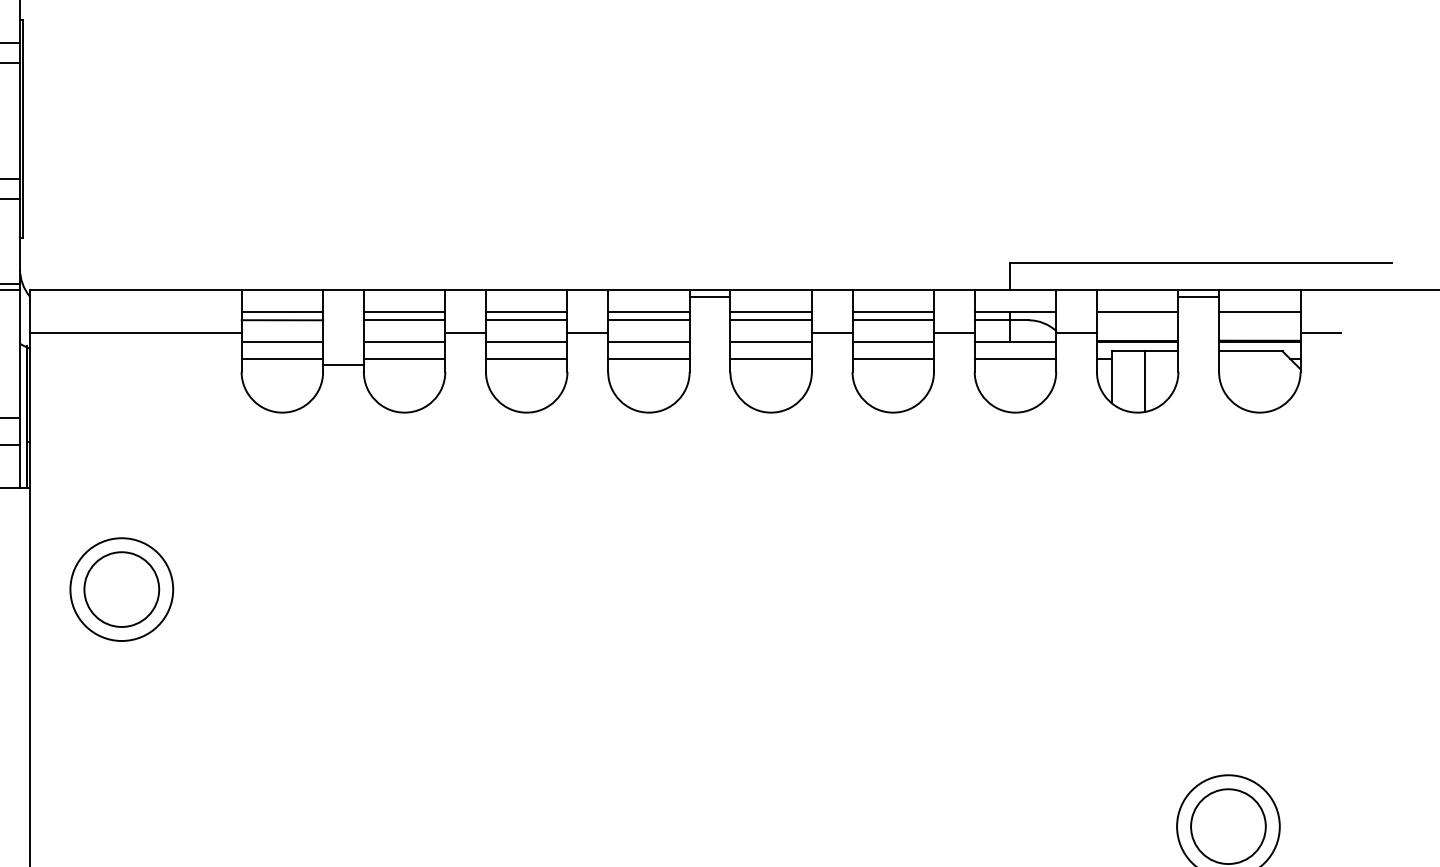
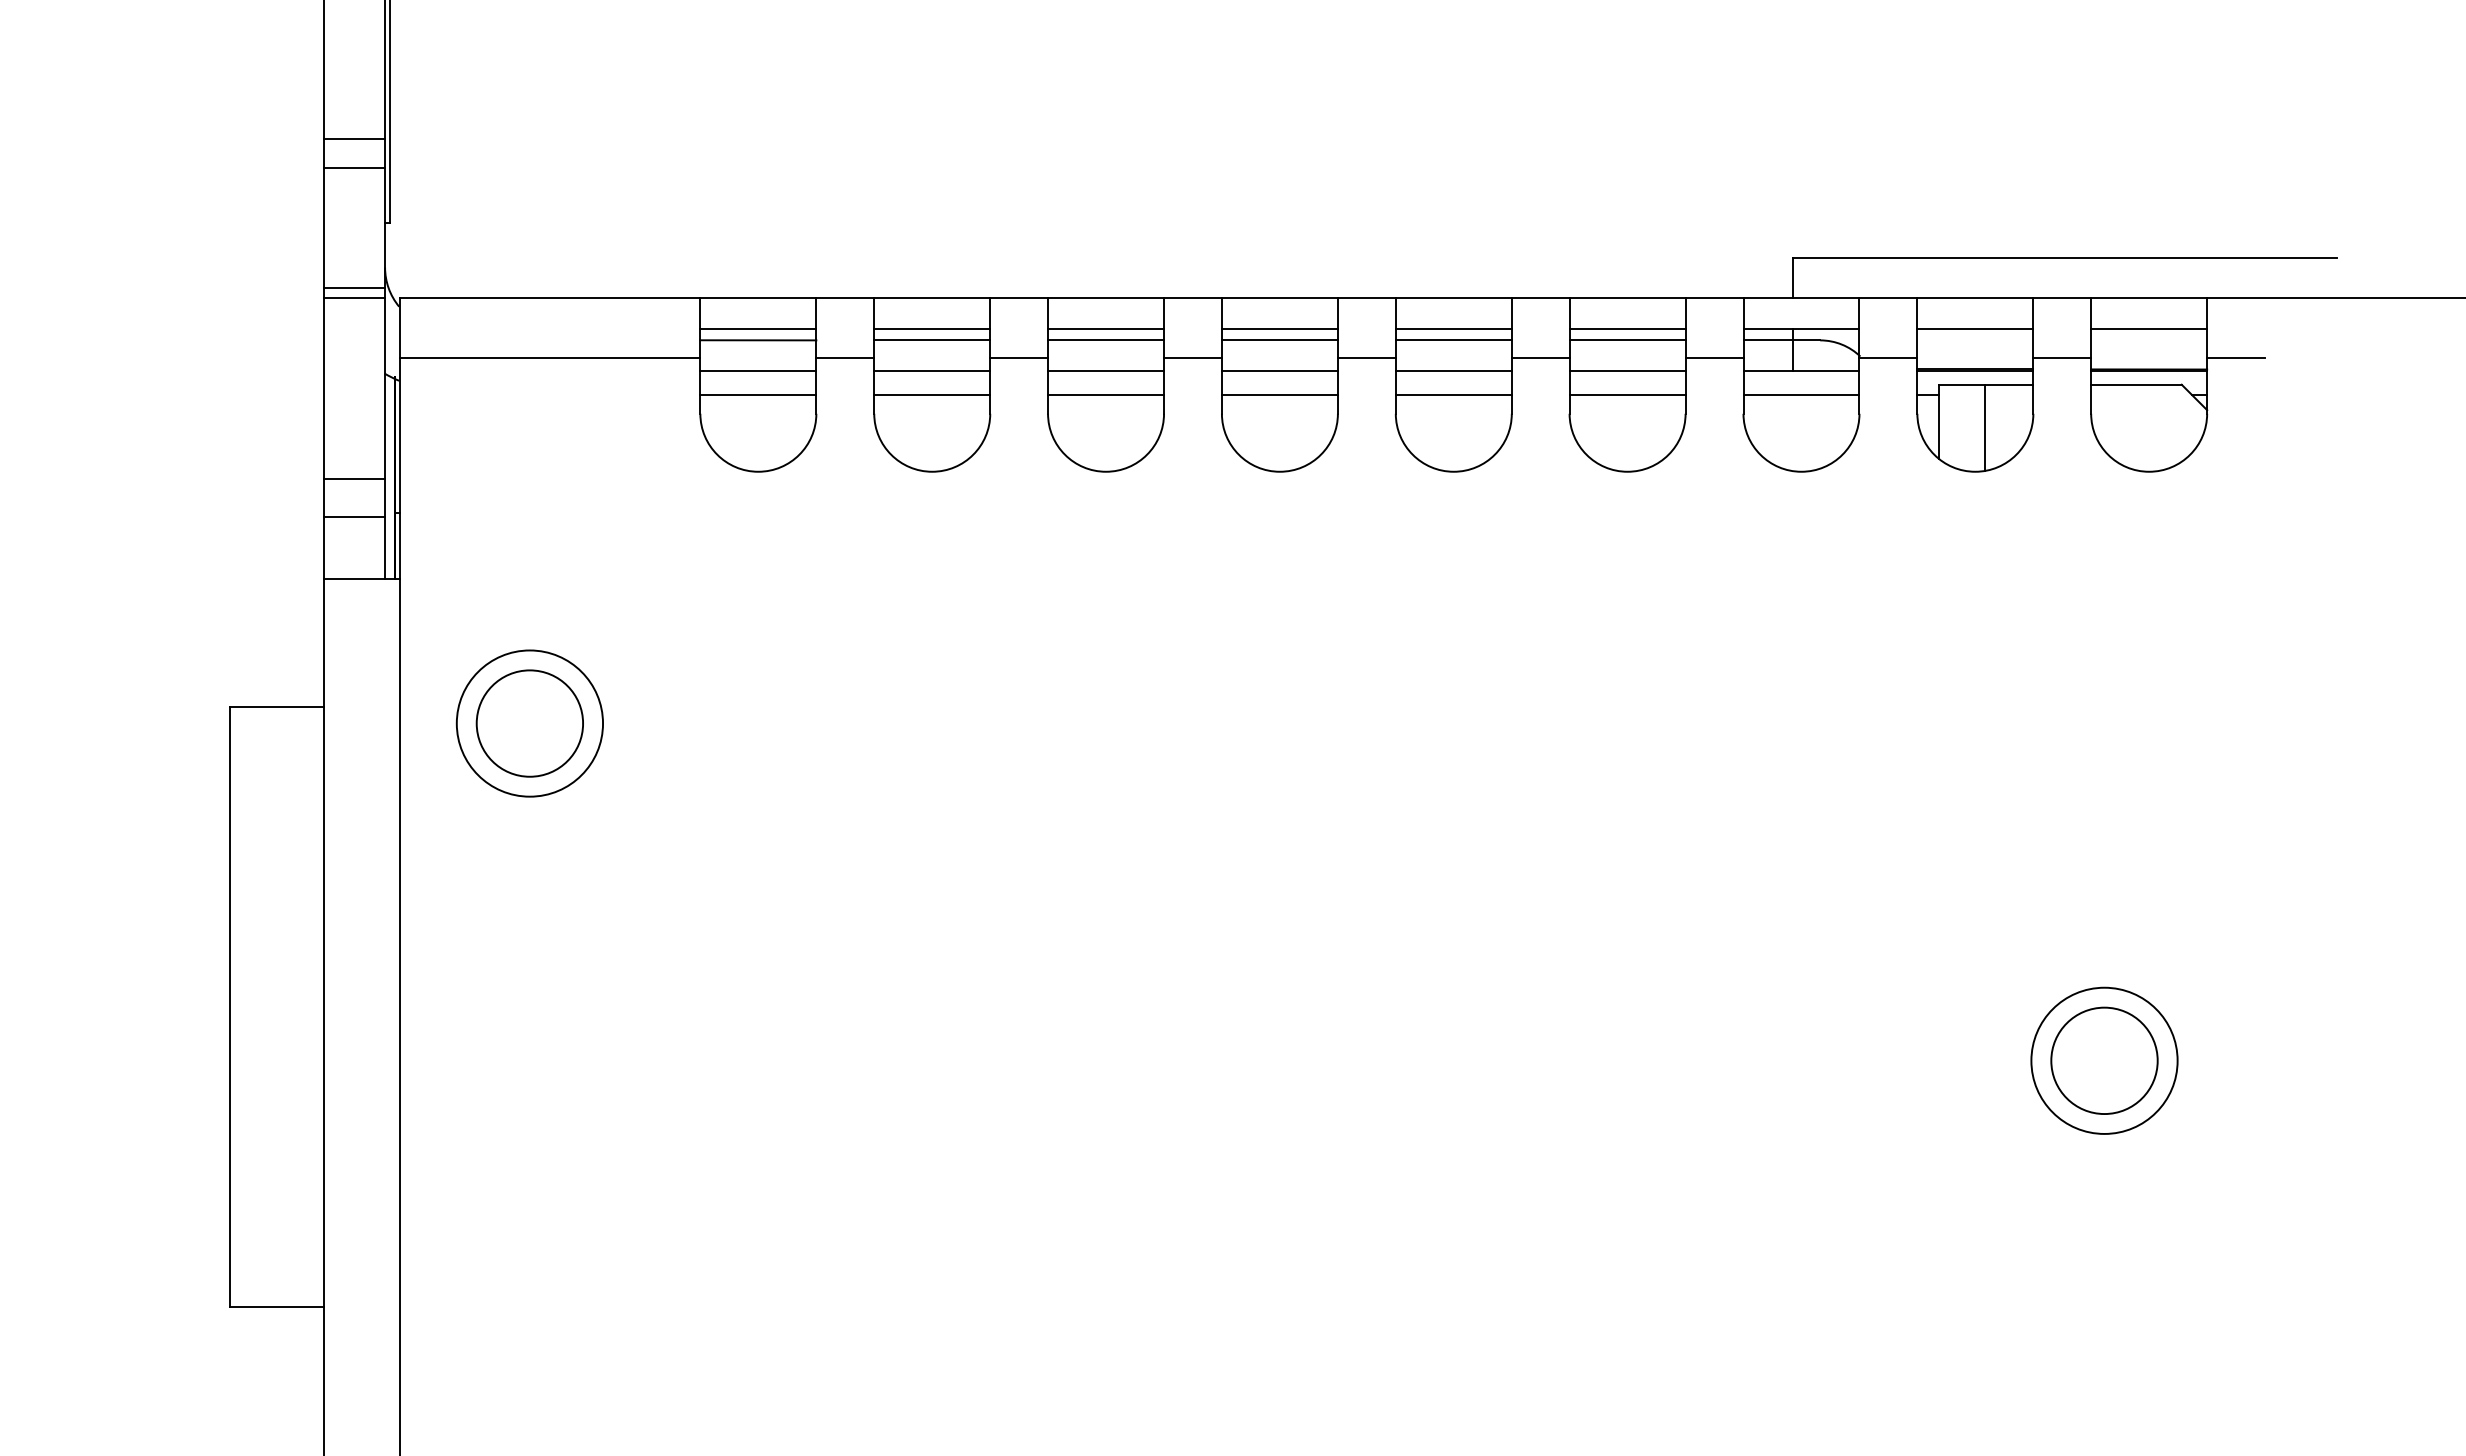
line: (1198, 296) -> (2062, 357), moved
line: (709, 297) -> (1366, 357), moved
line: (343, 364) -> (845, 357), moved

